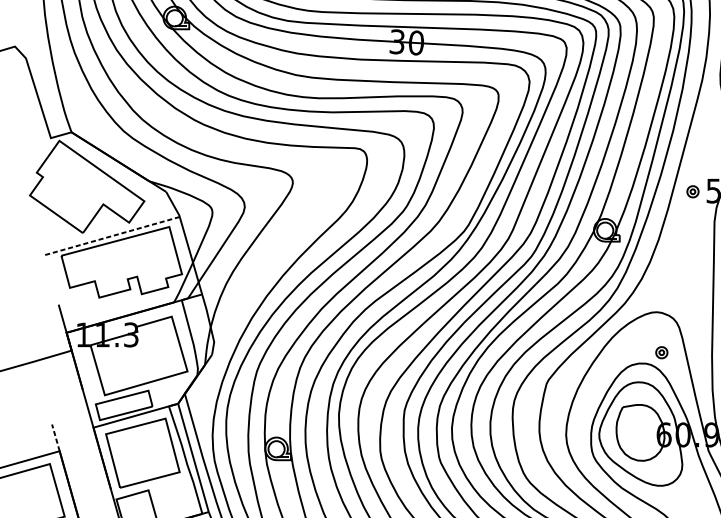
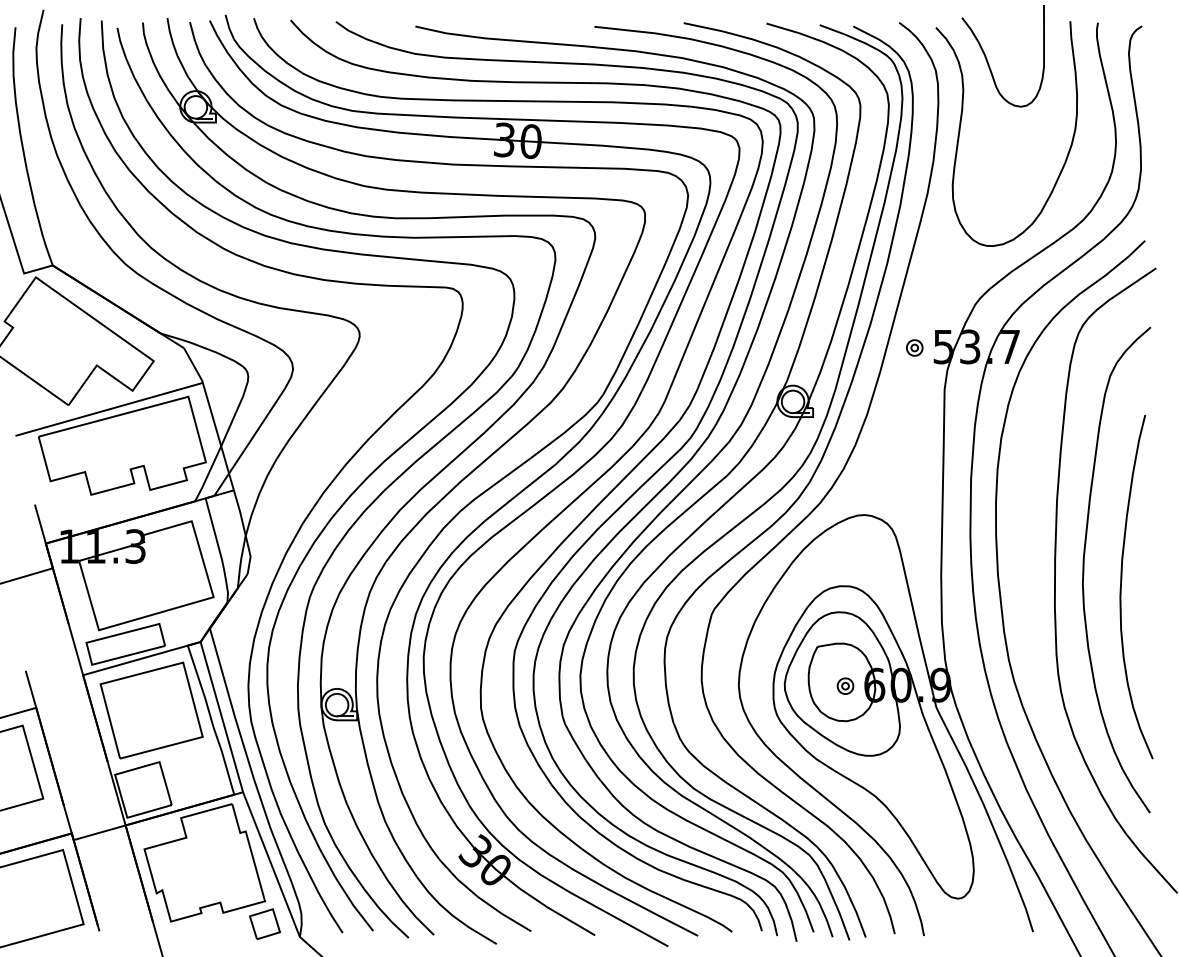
line: (111, 236) -> (108, 409), dashed -> solid
part: (661, 352) -> (845, 685), moved
line: (55, 437) -> (30, 688), dashed -> solid

